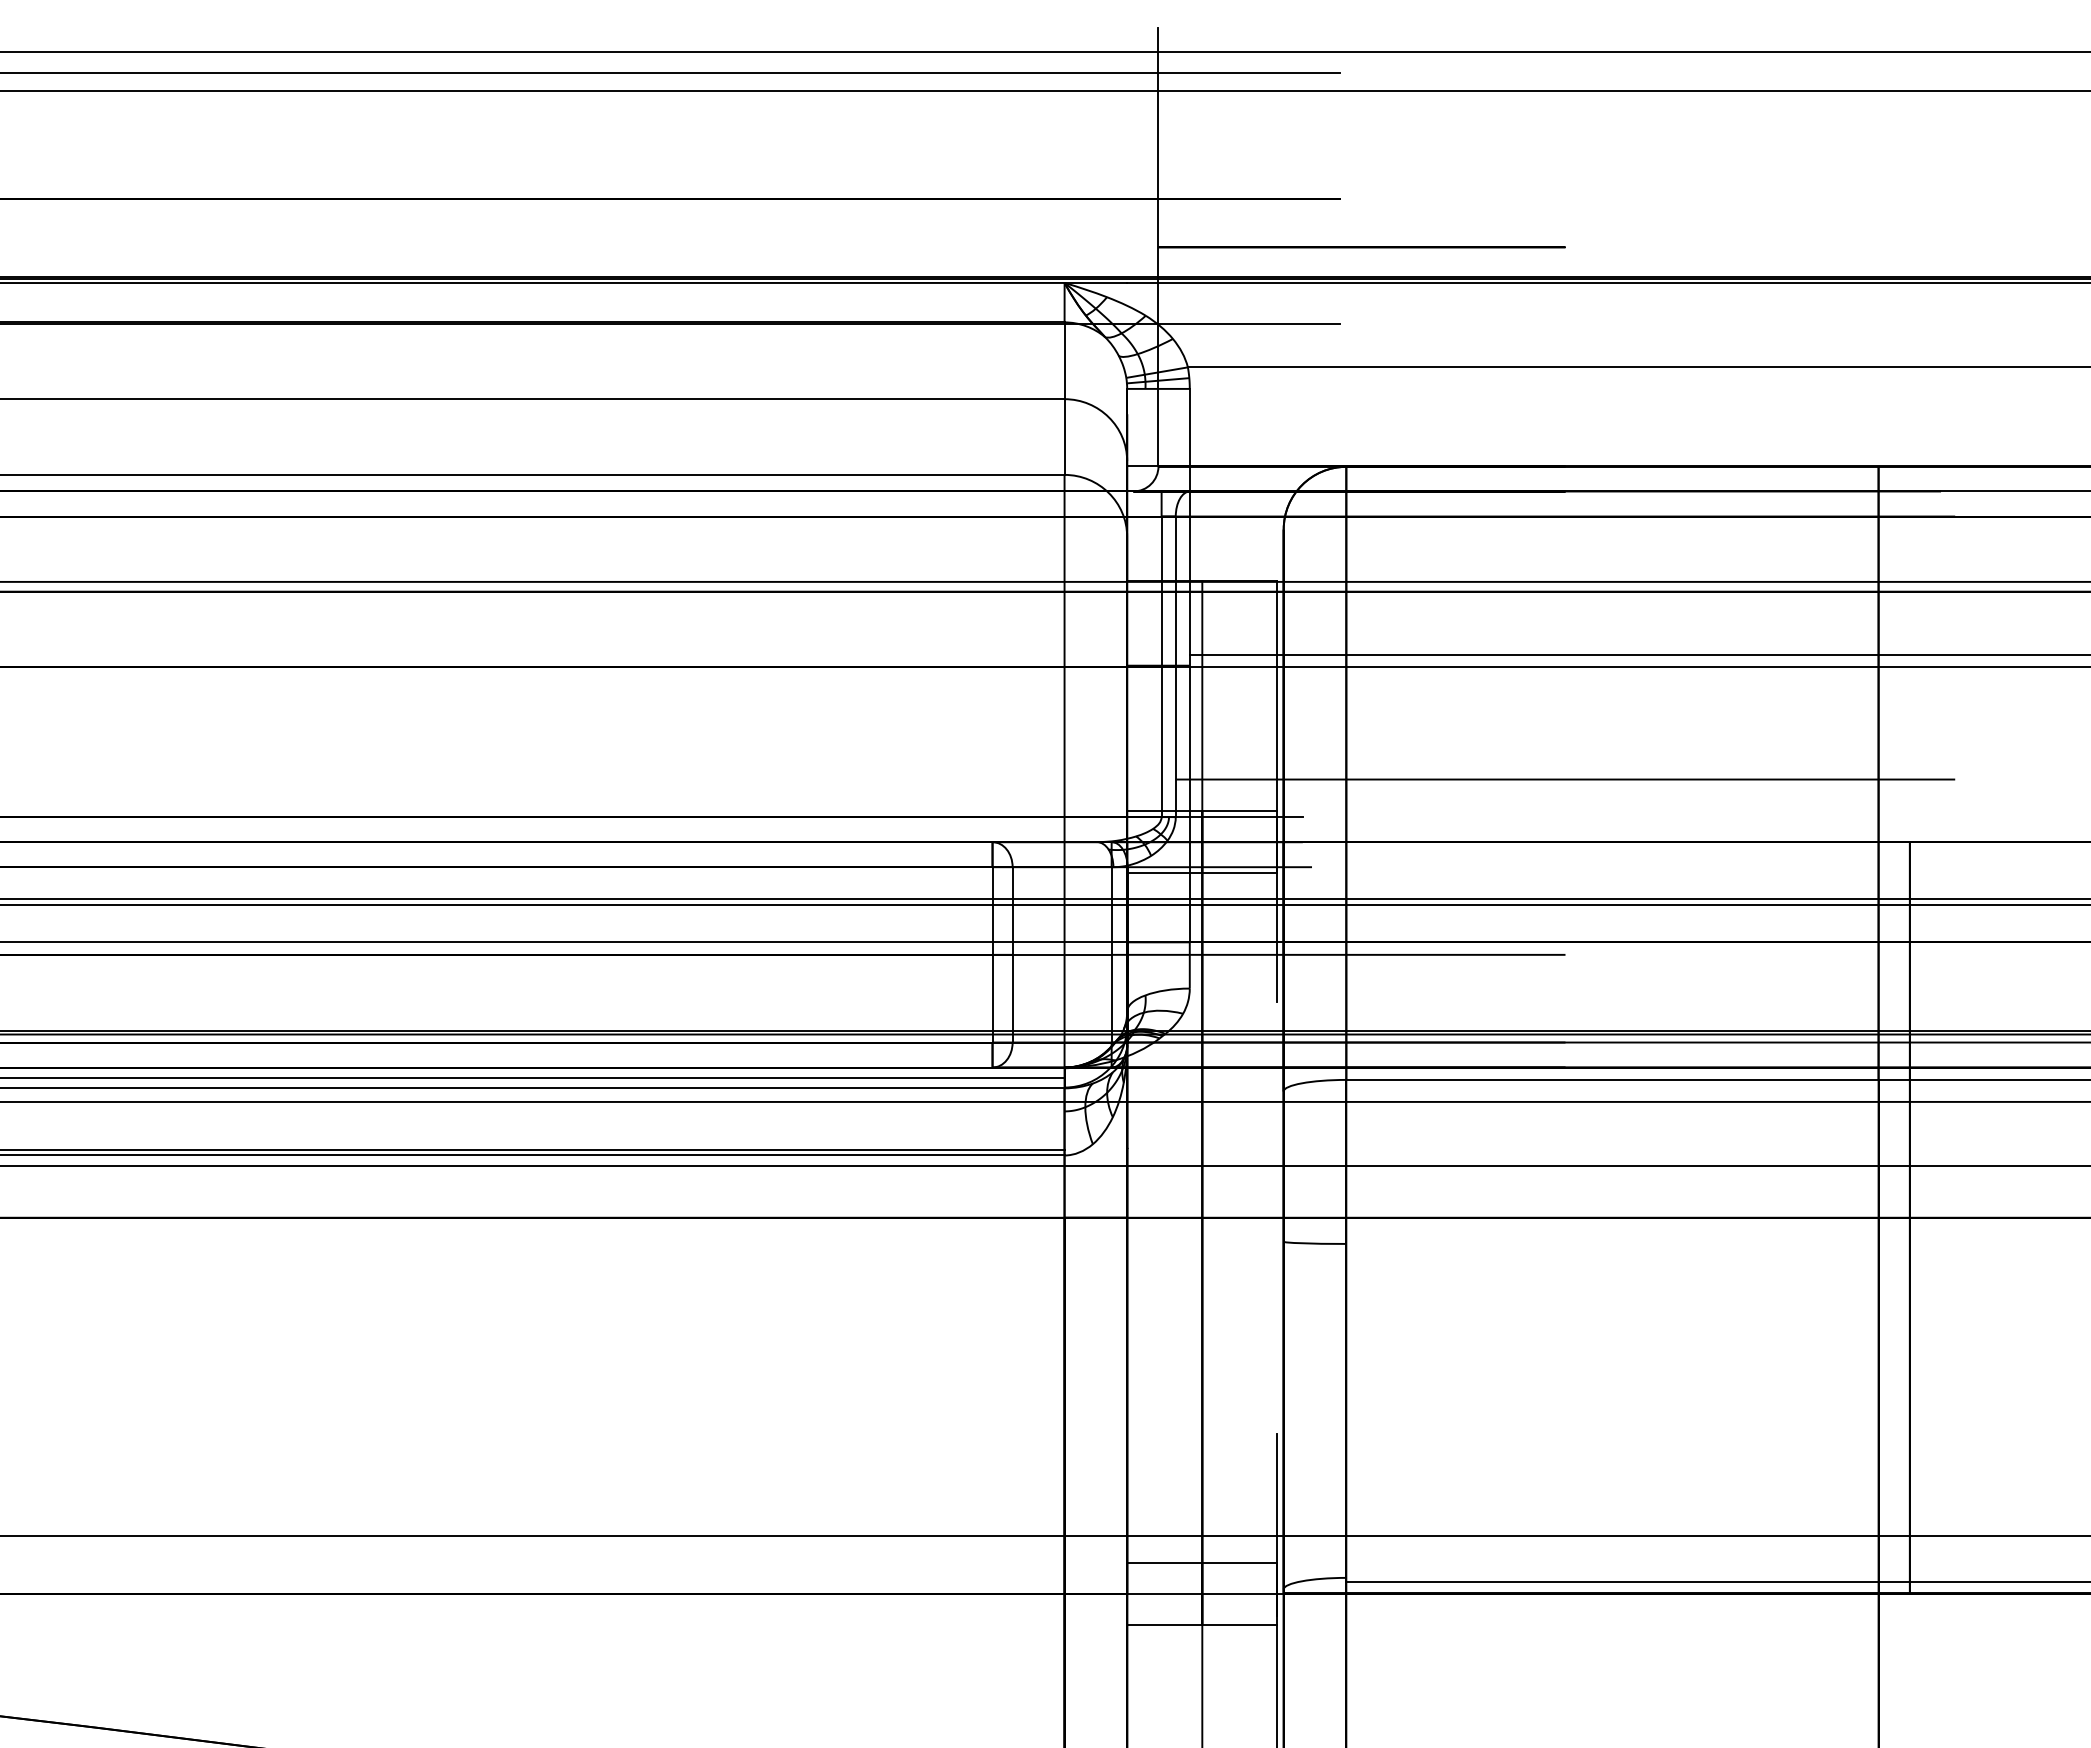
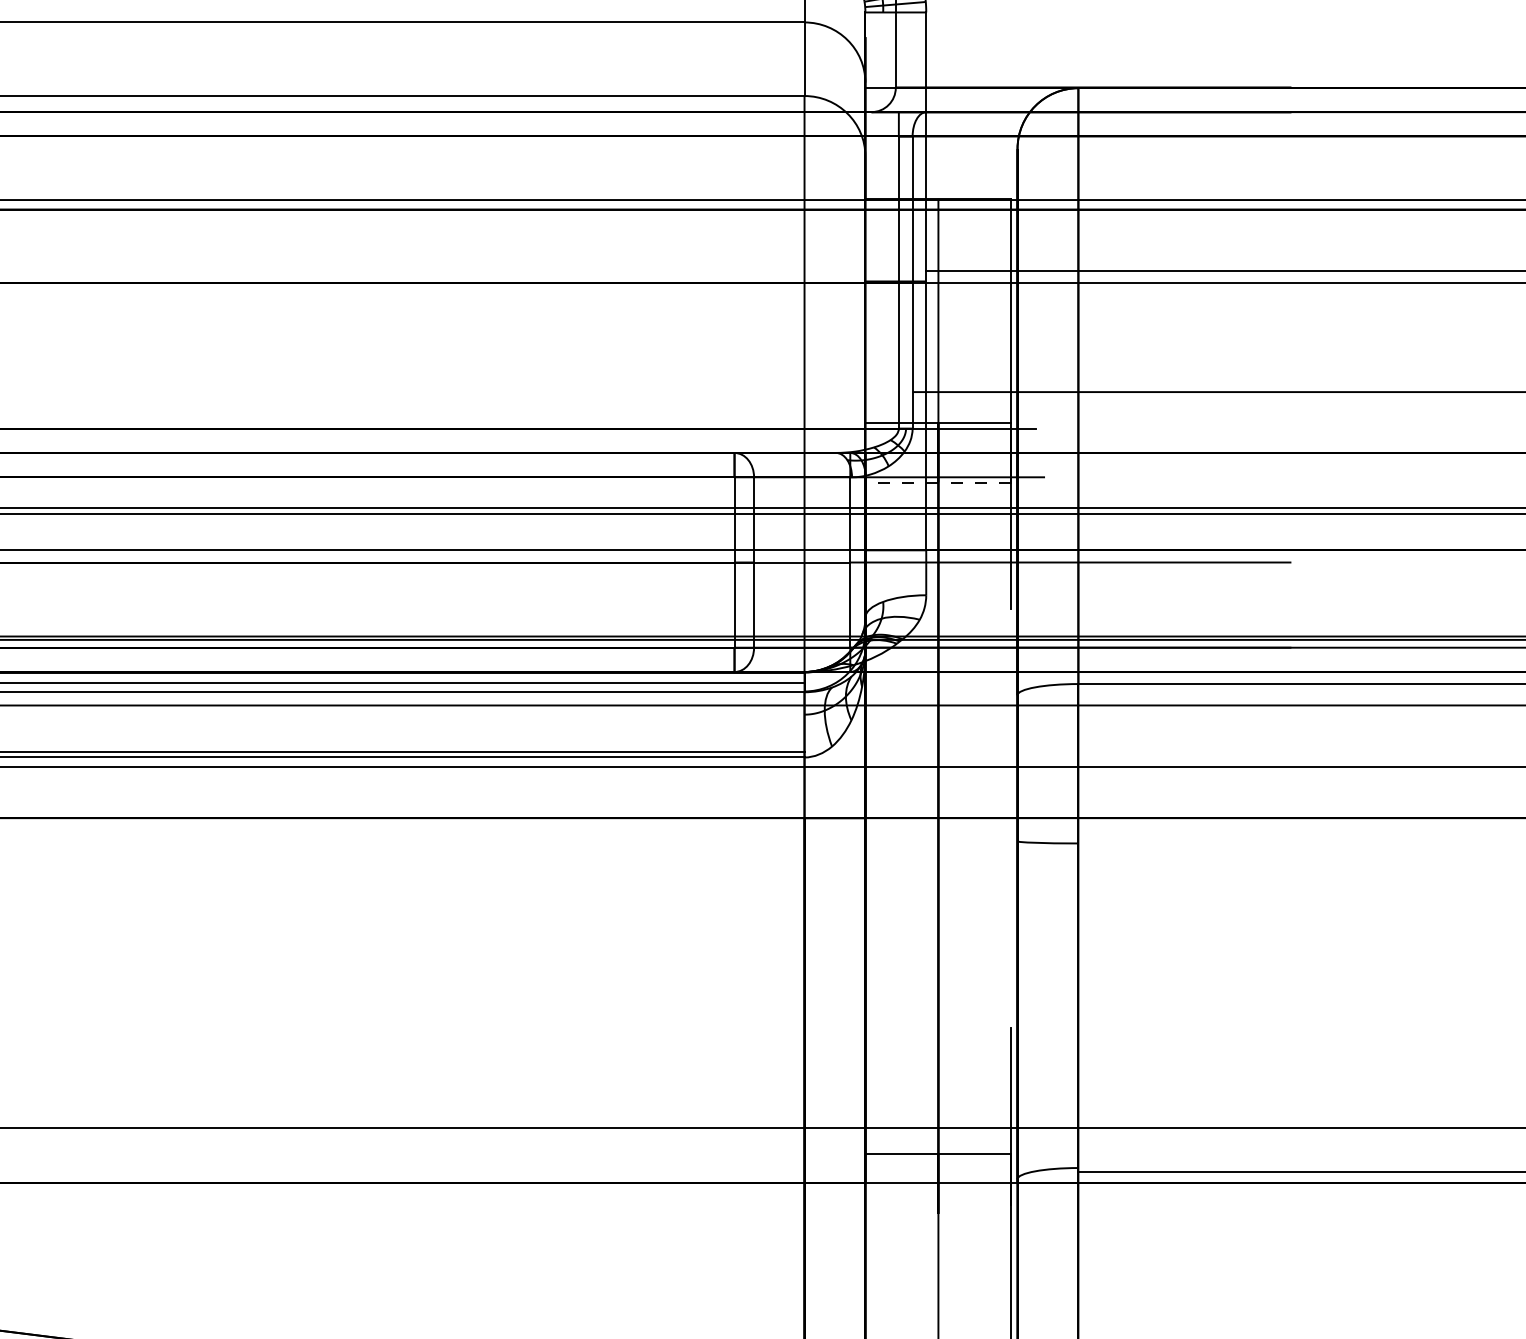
line: (1201, 872) -> (937, 482), solid -> dashed
line: (1202, 1624) -> (938, 1213), removed

